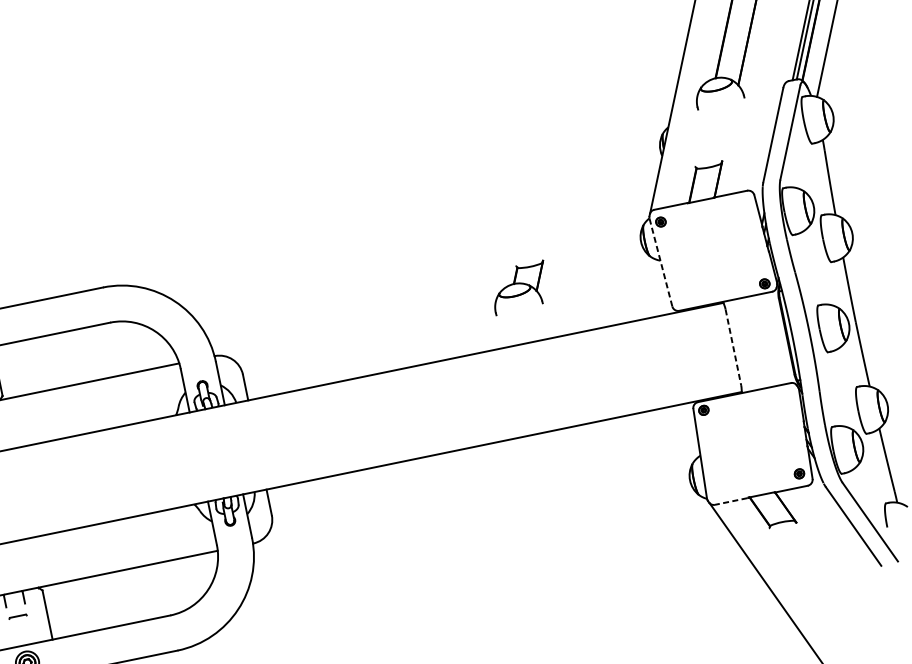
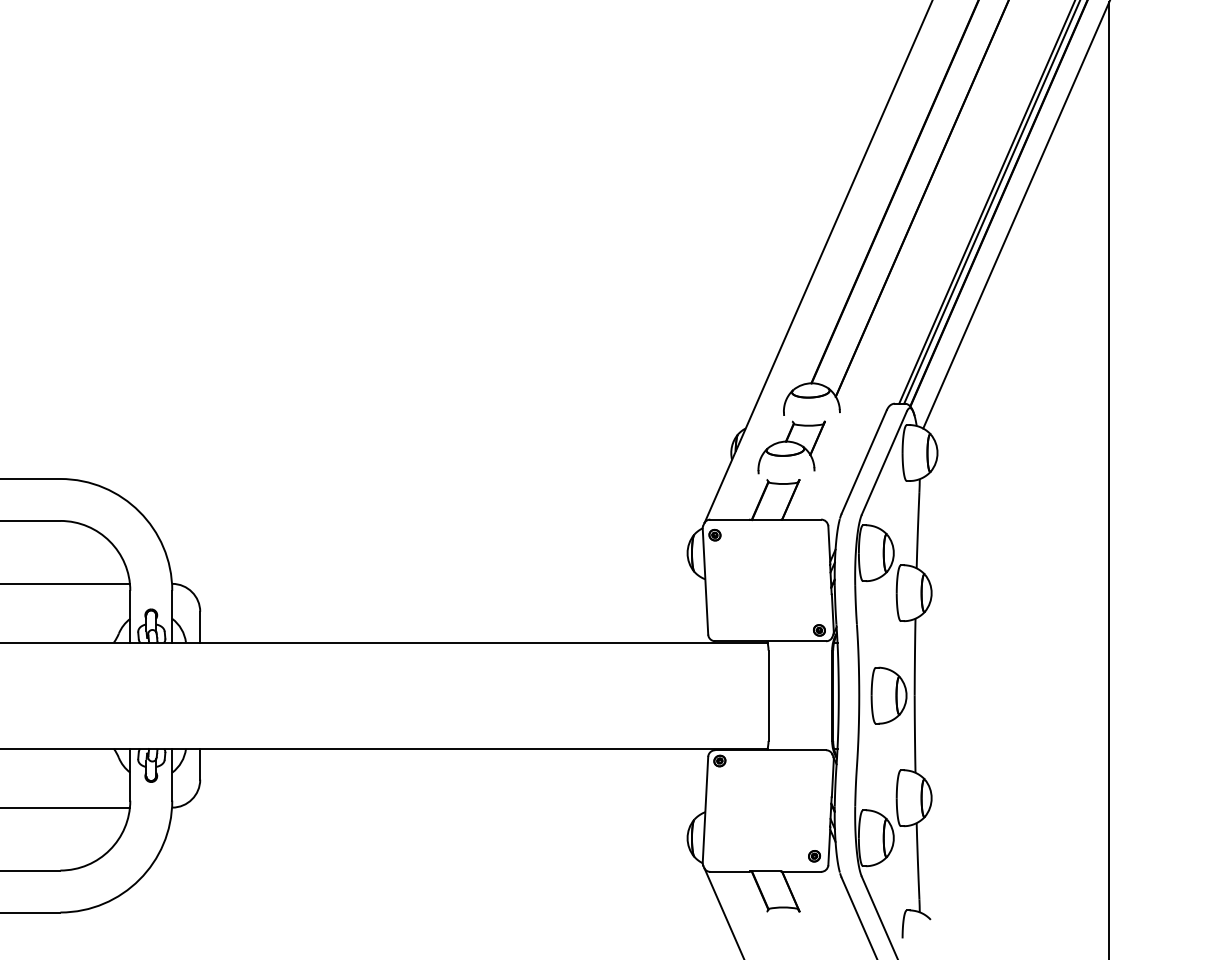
line: (661, 263) -> (705, 582), dashed -> solid
part: (519, 288) -> (791, 447), moved
line: (733, 347) -> (768, 696), dashed -> solid
line: (730, 501) -> (729, 871), dashed -> solid

